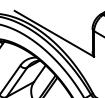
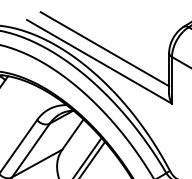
line: (57, 26) -> (105, 48), added

